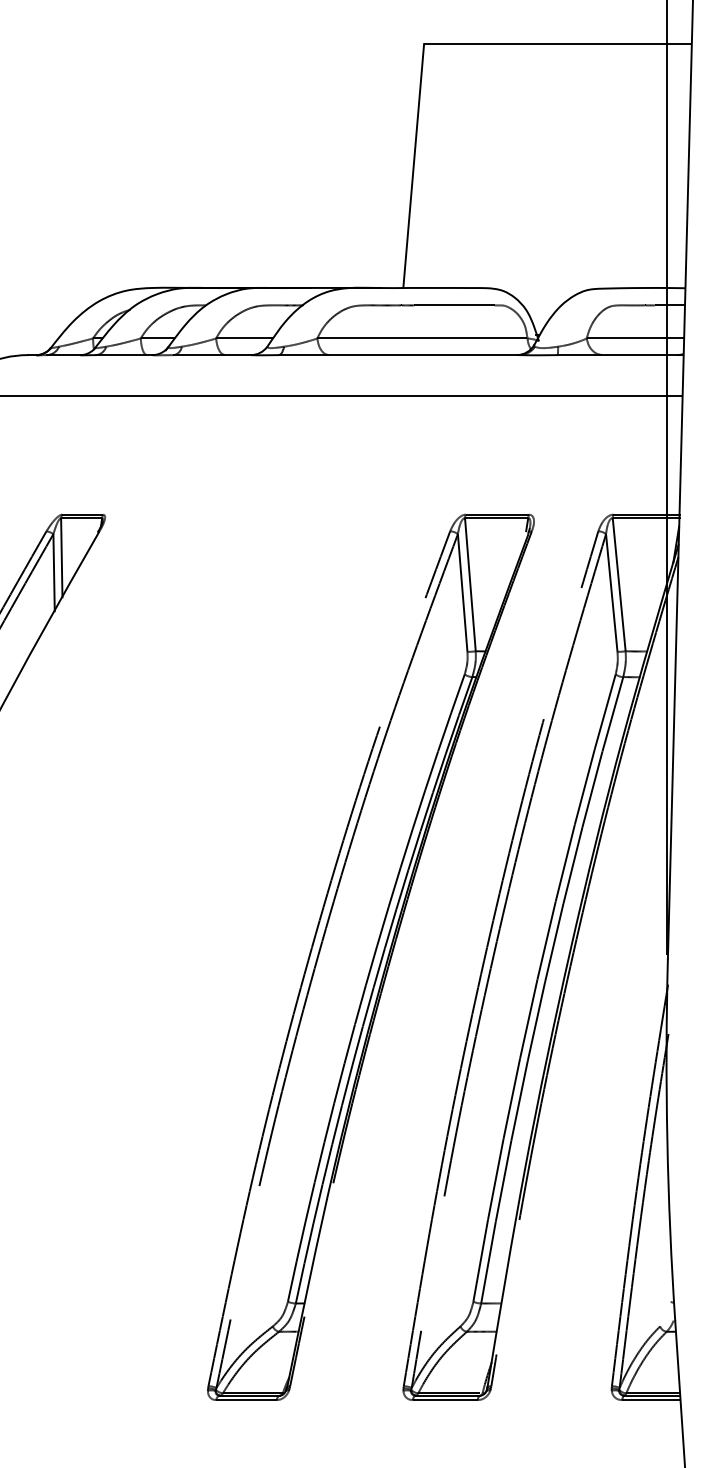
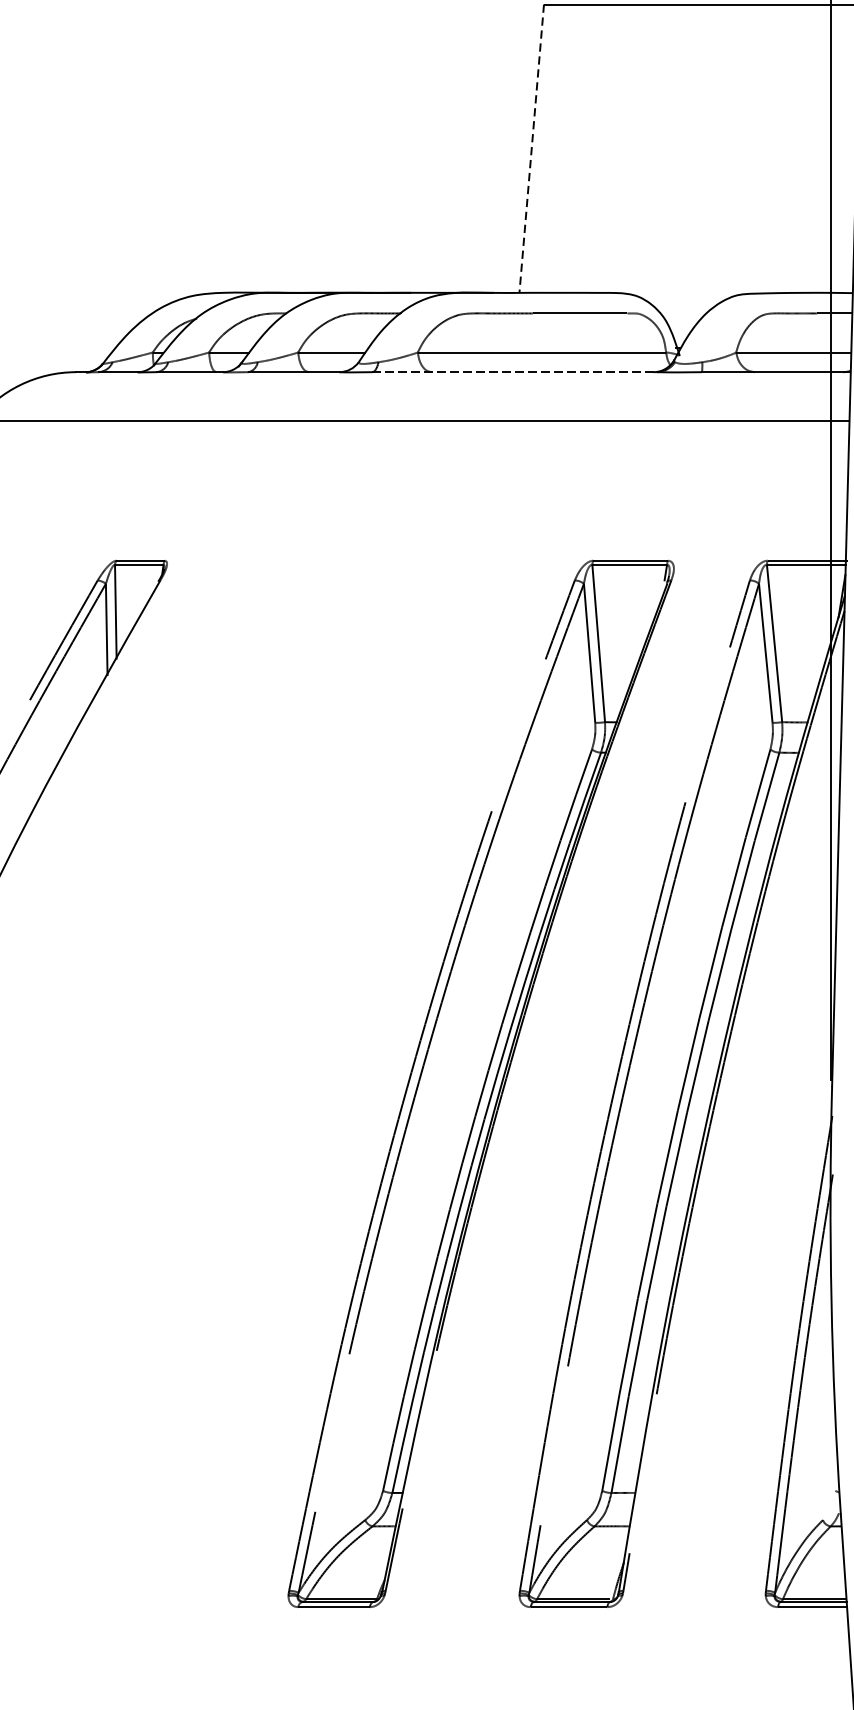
line: (413, 166) -> (531, 149), solid -> dashed
line: (399, 355) -> (514, 372), solid -> dashed

